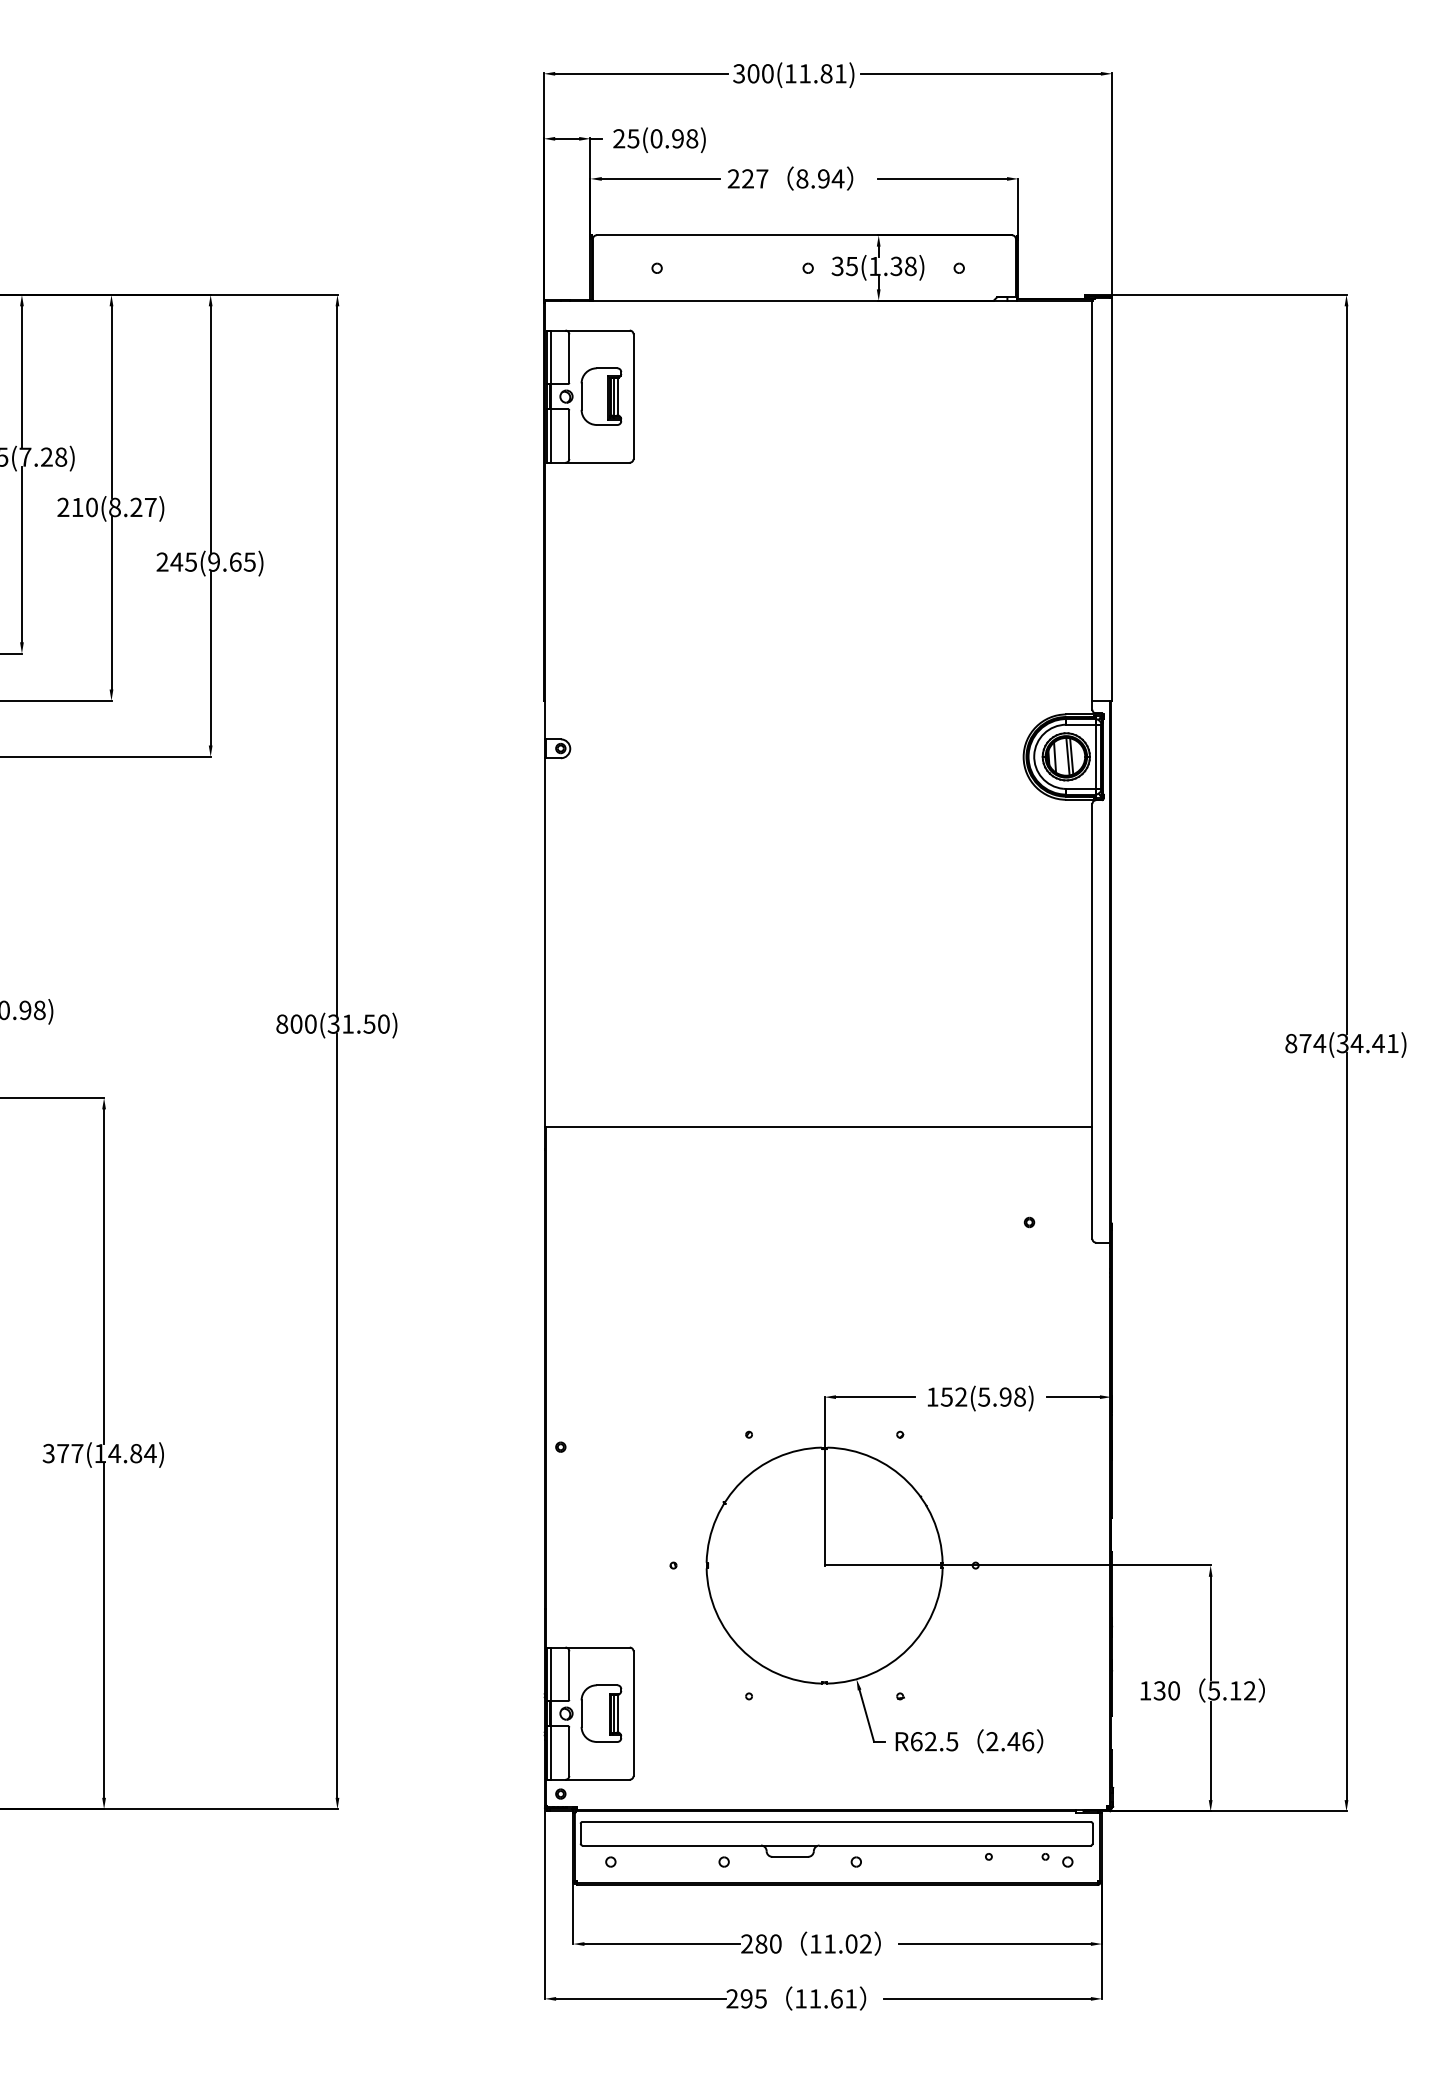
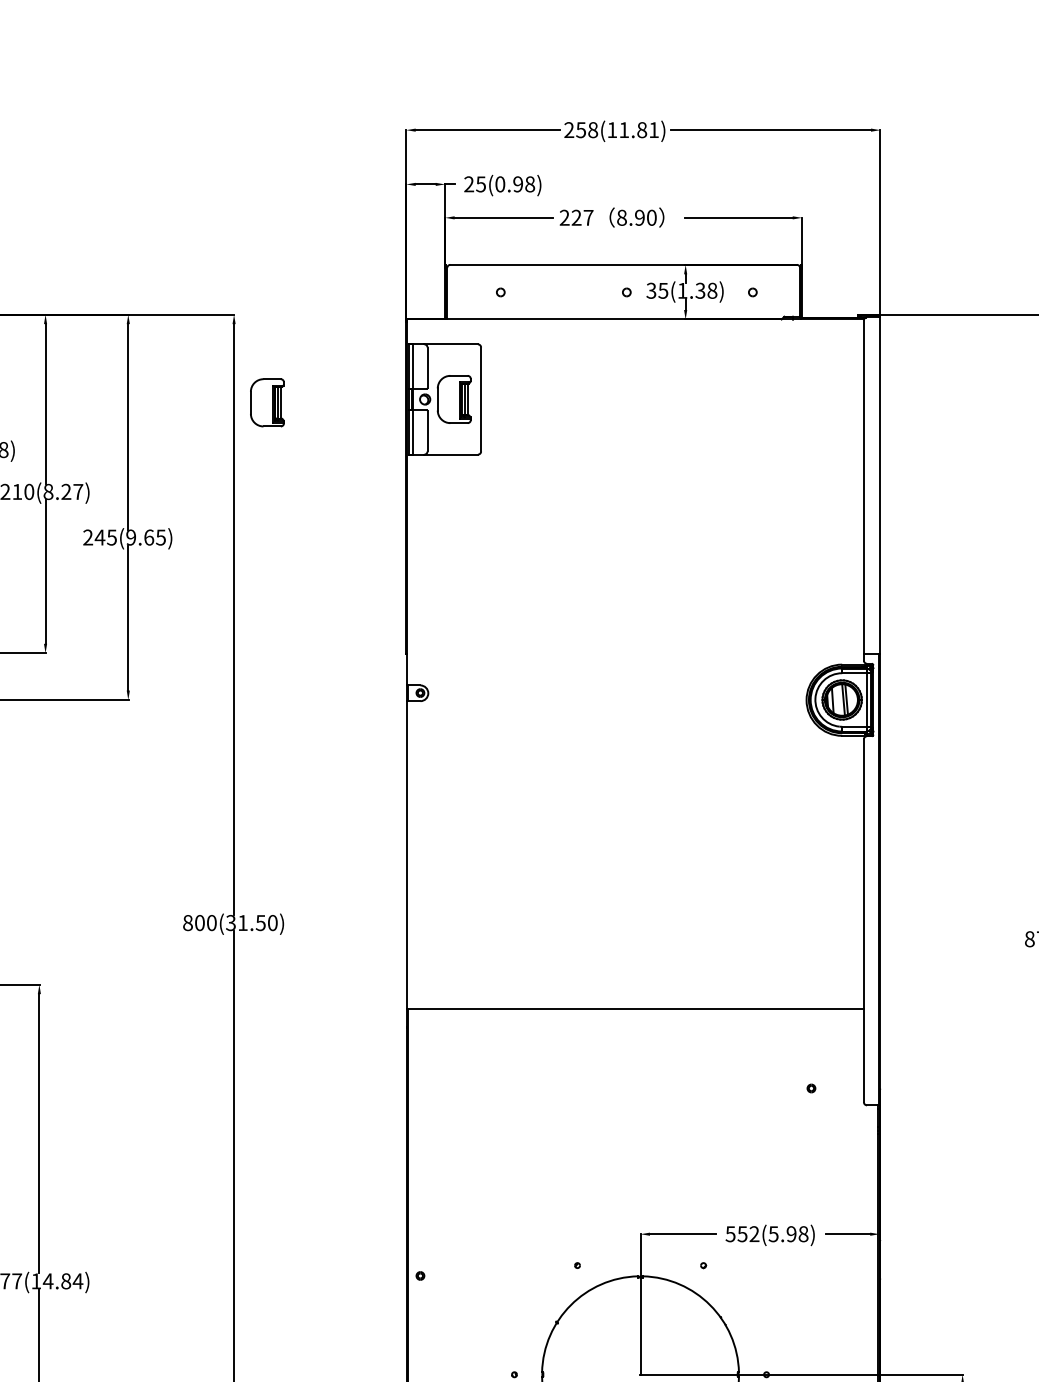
text: (753, 73) -> (581, 129), 300(11.81) -> 258(11.81)
text: (837, 178) -> (651, 217), 8.94 -> 8.90
part: (377, 400) -> (267, 402), added
text: (932, 1396) -> (730, 1233), 152(5.98) -> 552(5.98)

